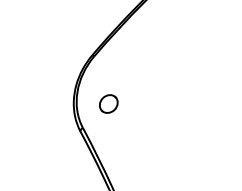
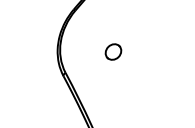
part: (108, 103) -> (113, 51), moved

